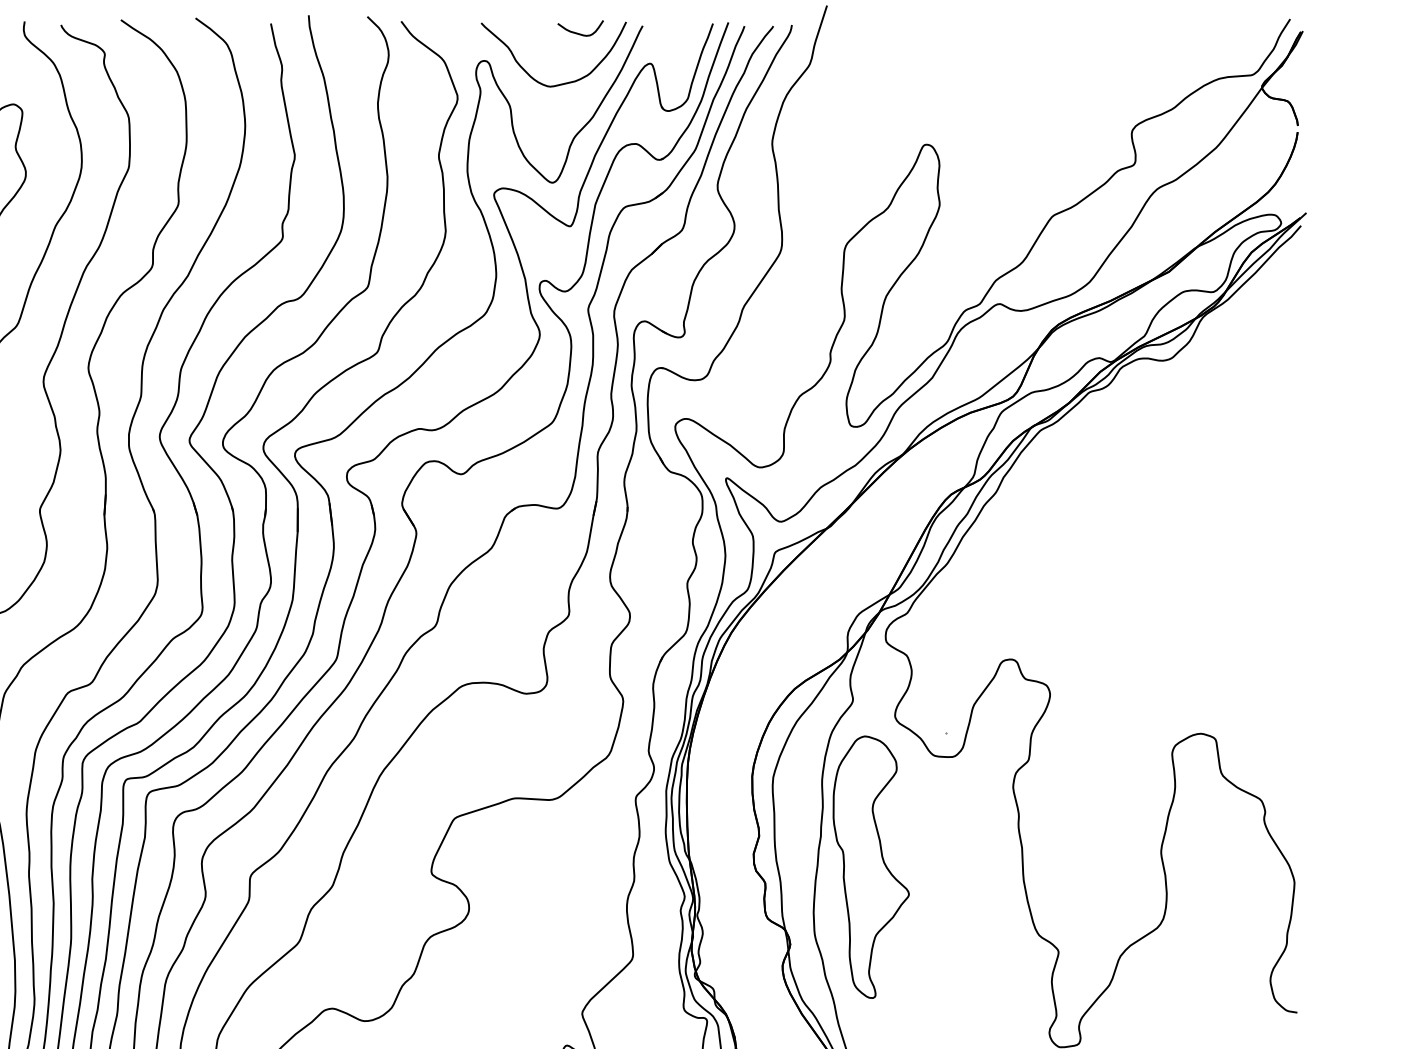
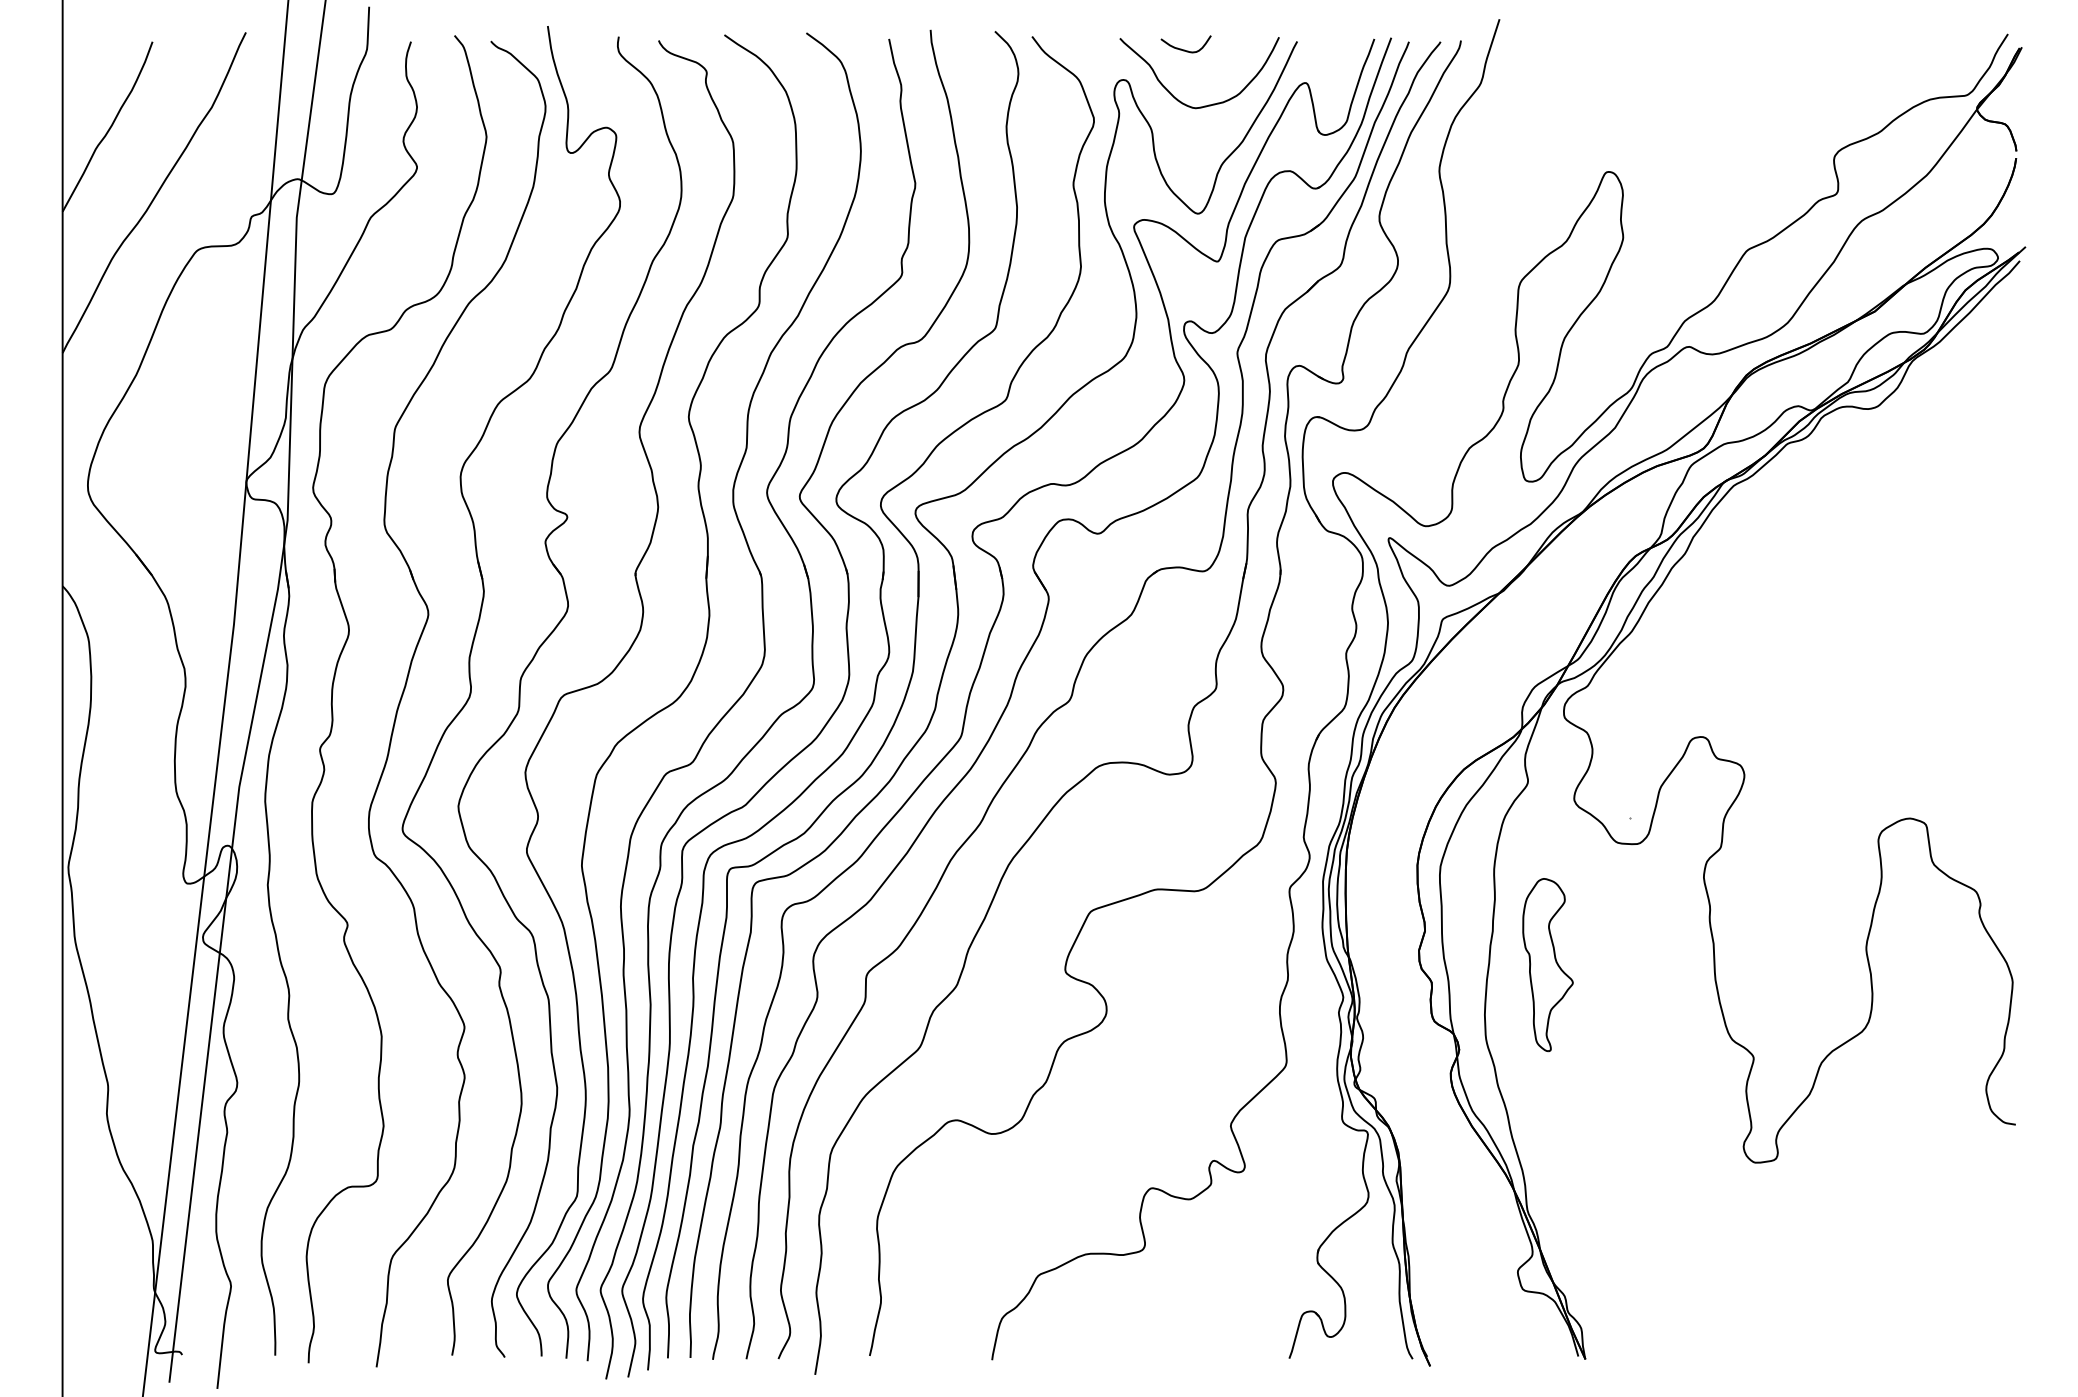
curve: (579, 33) -> (1184, 49), moved
part: (870, 866) -> (1547, 964), size x0.6

